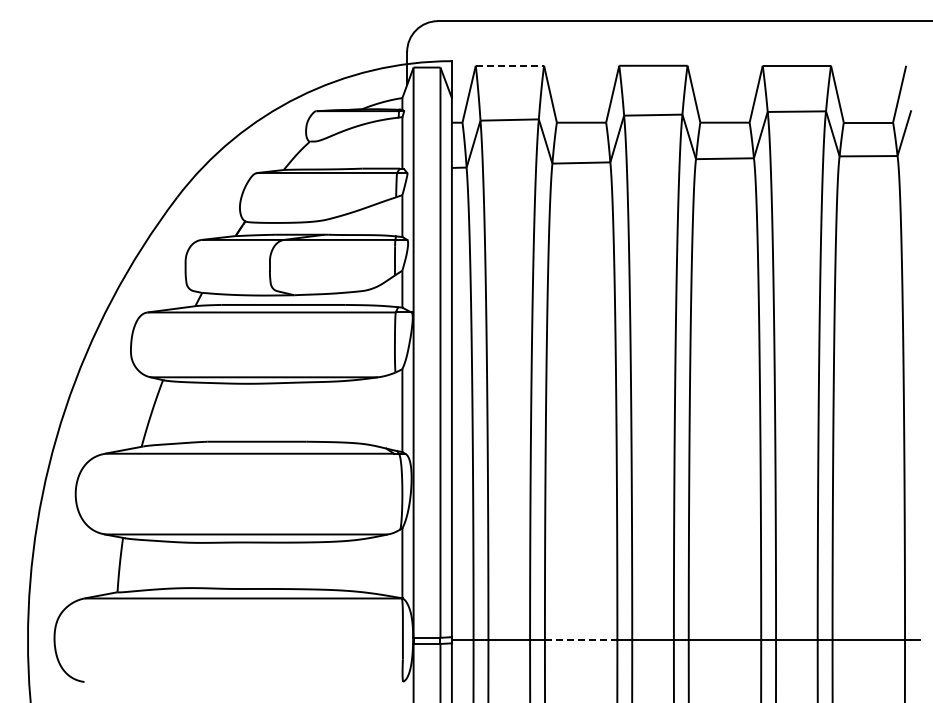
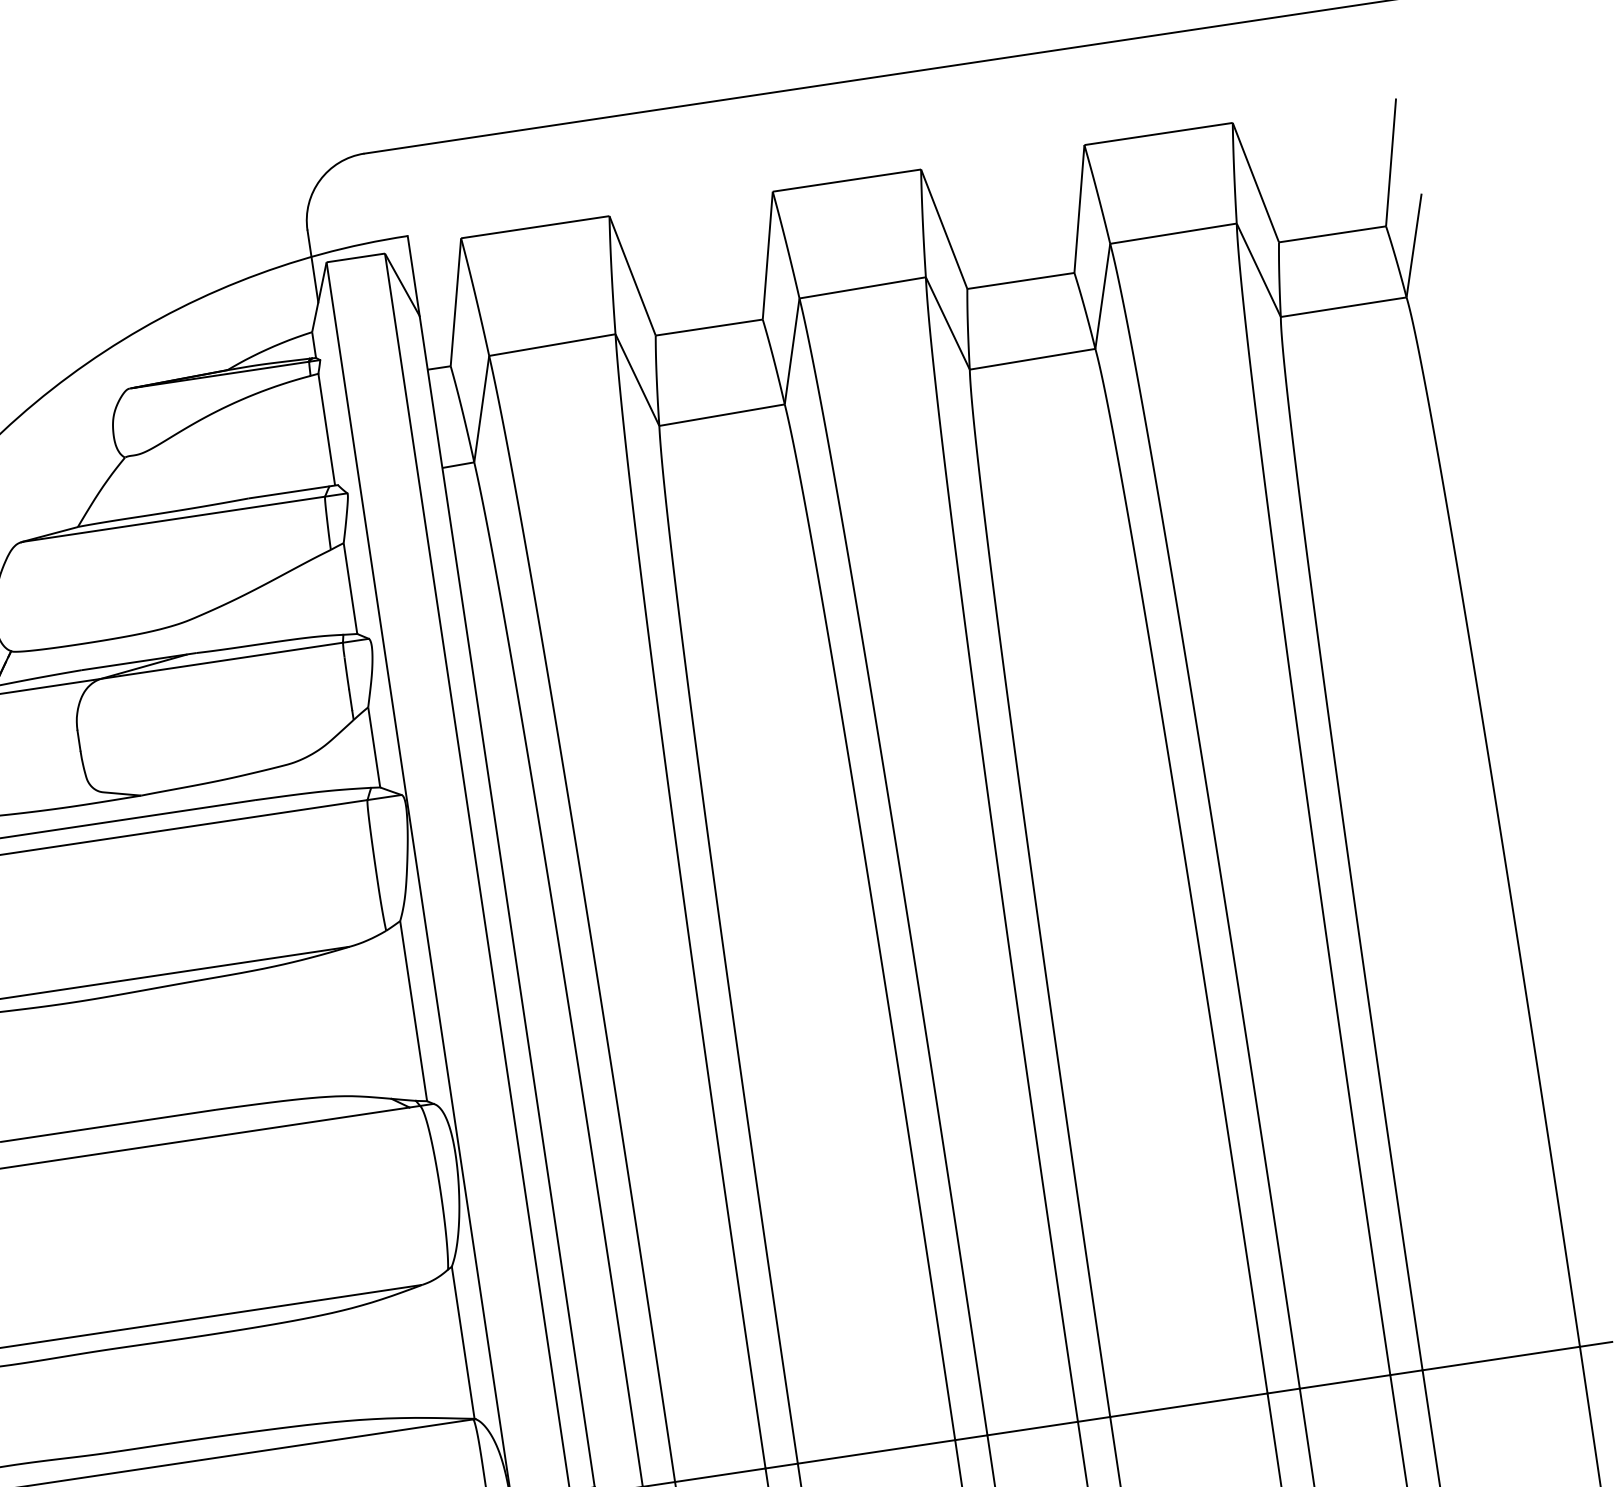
line: (509, 65) -> (534, 226), dashed -> solid
line: (581, 640) -> (877, 1452), dashed -> solid

